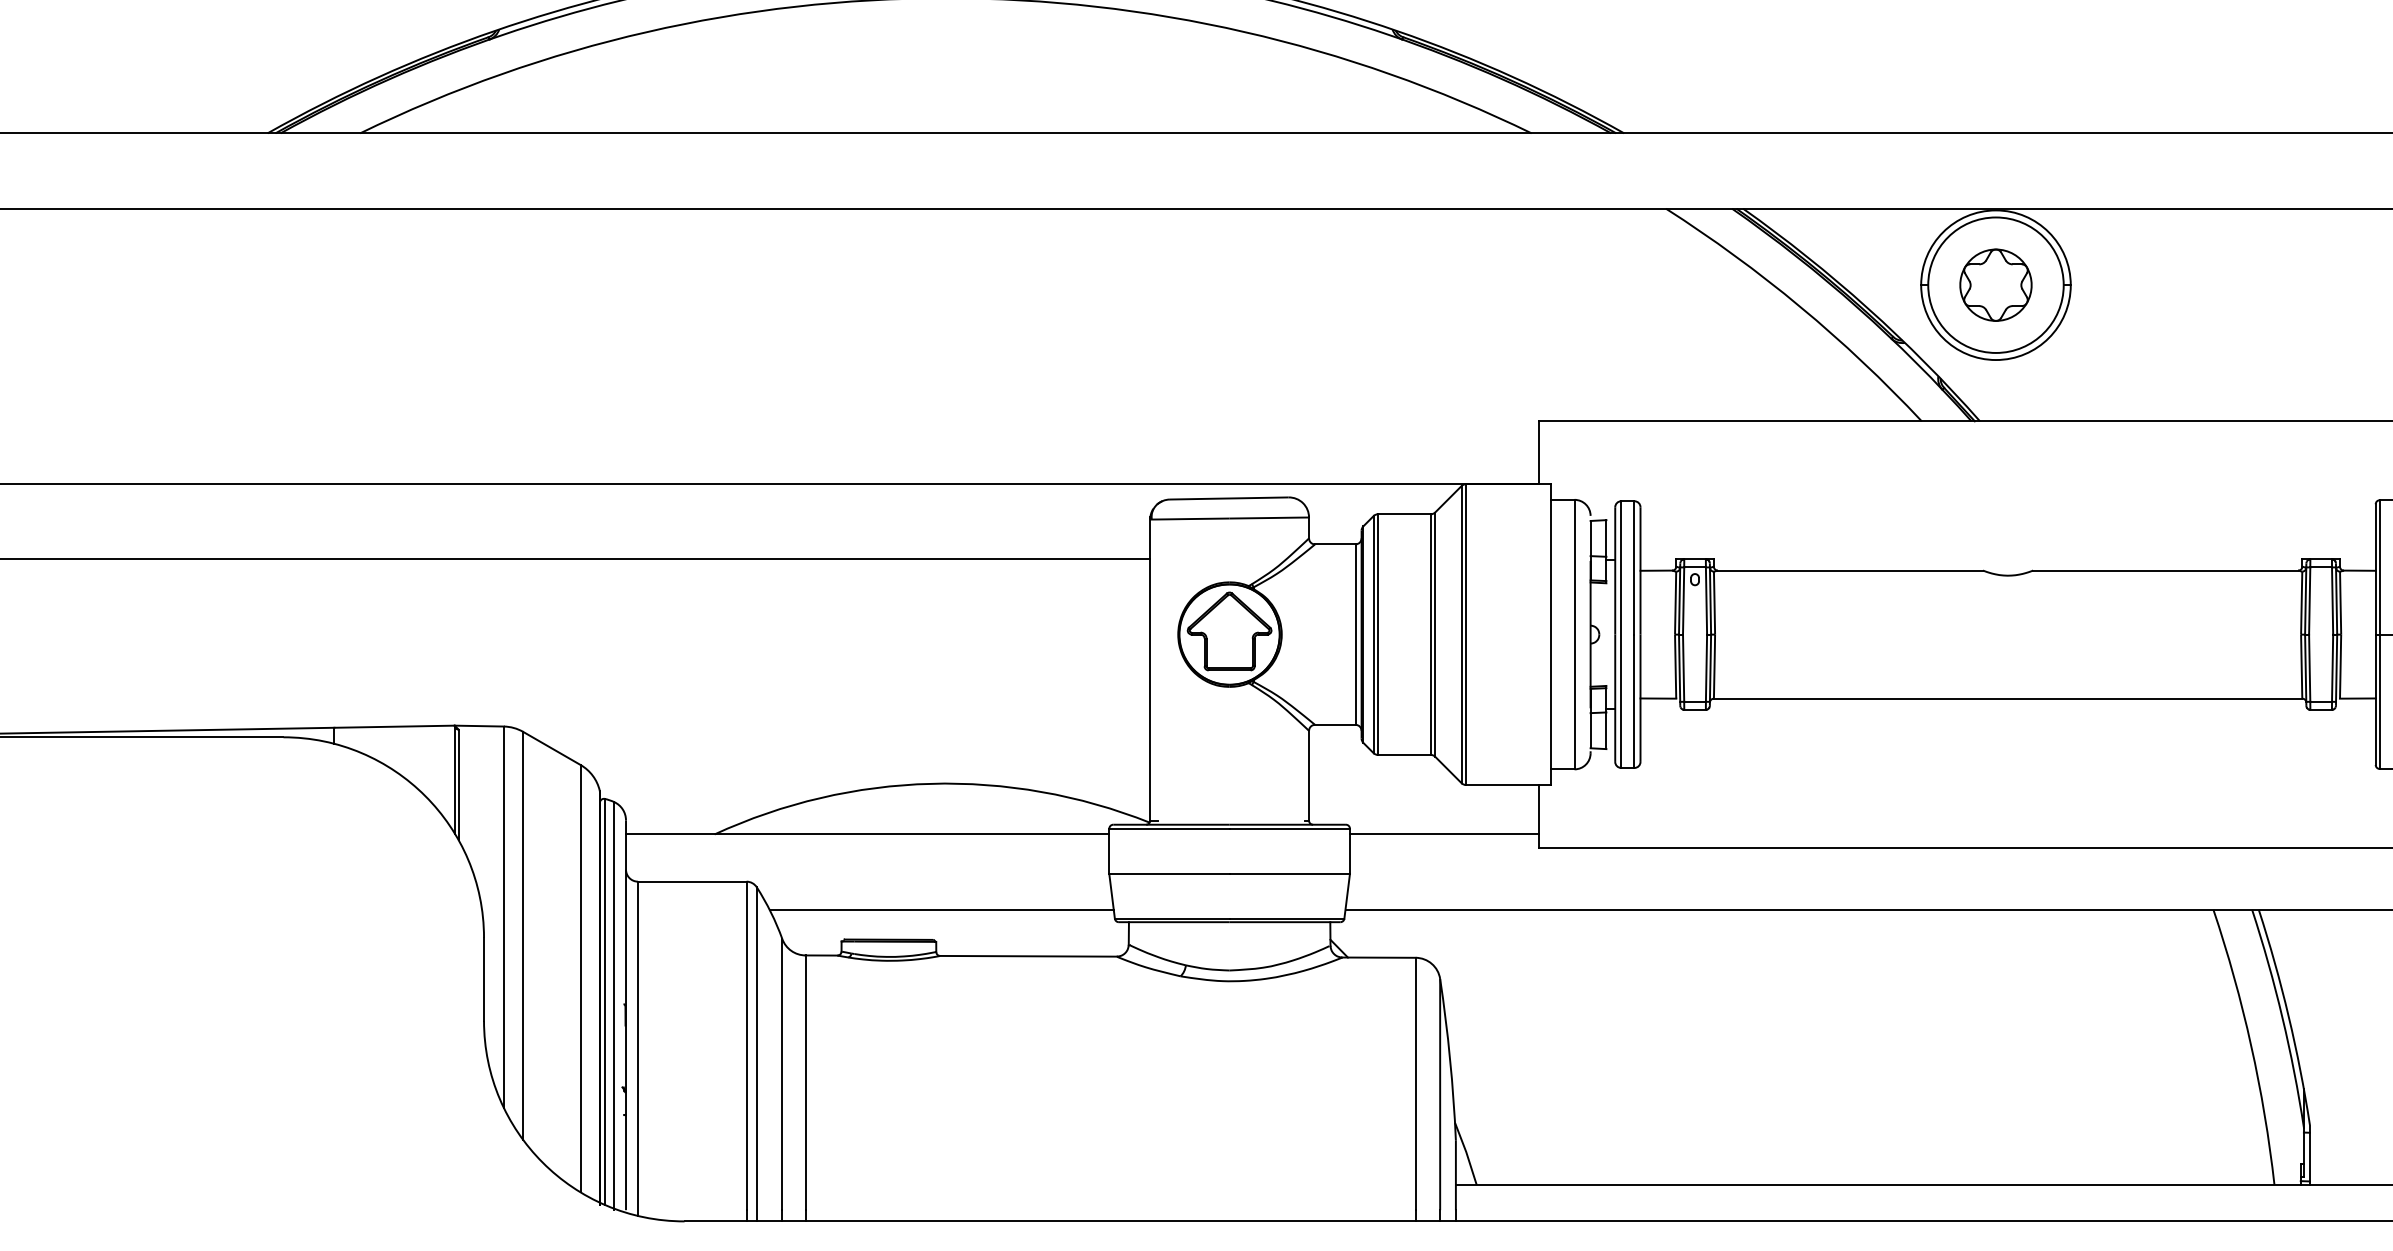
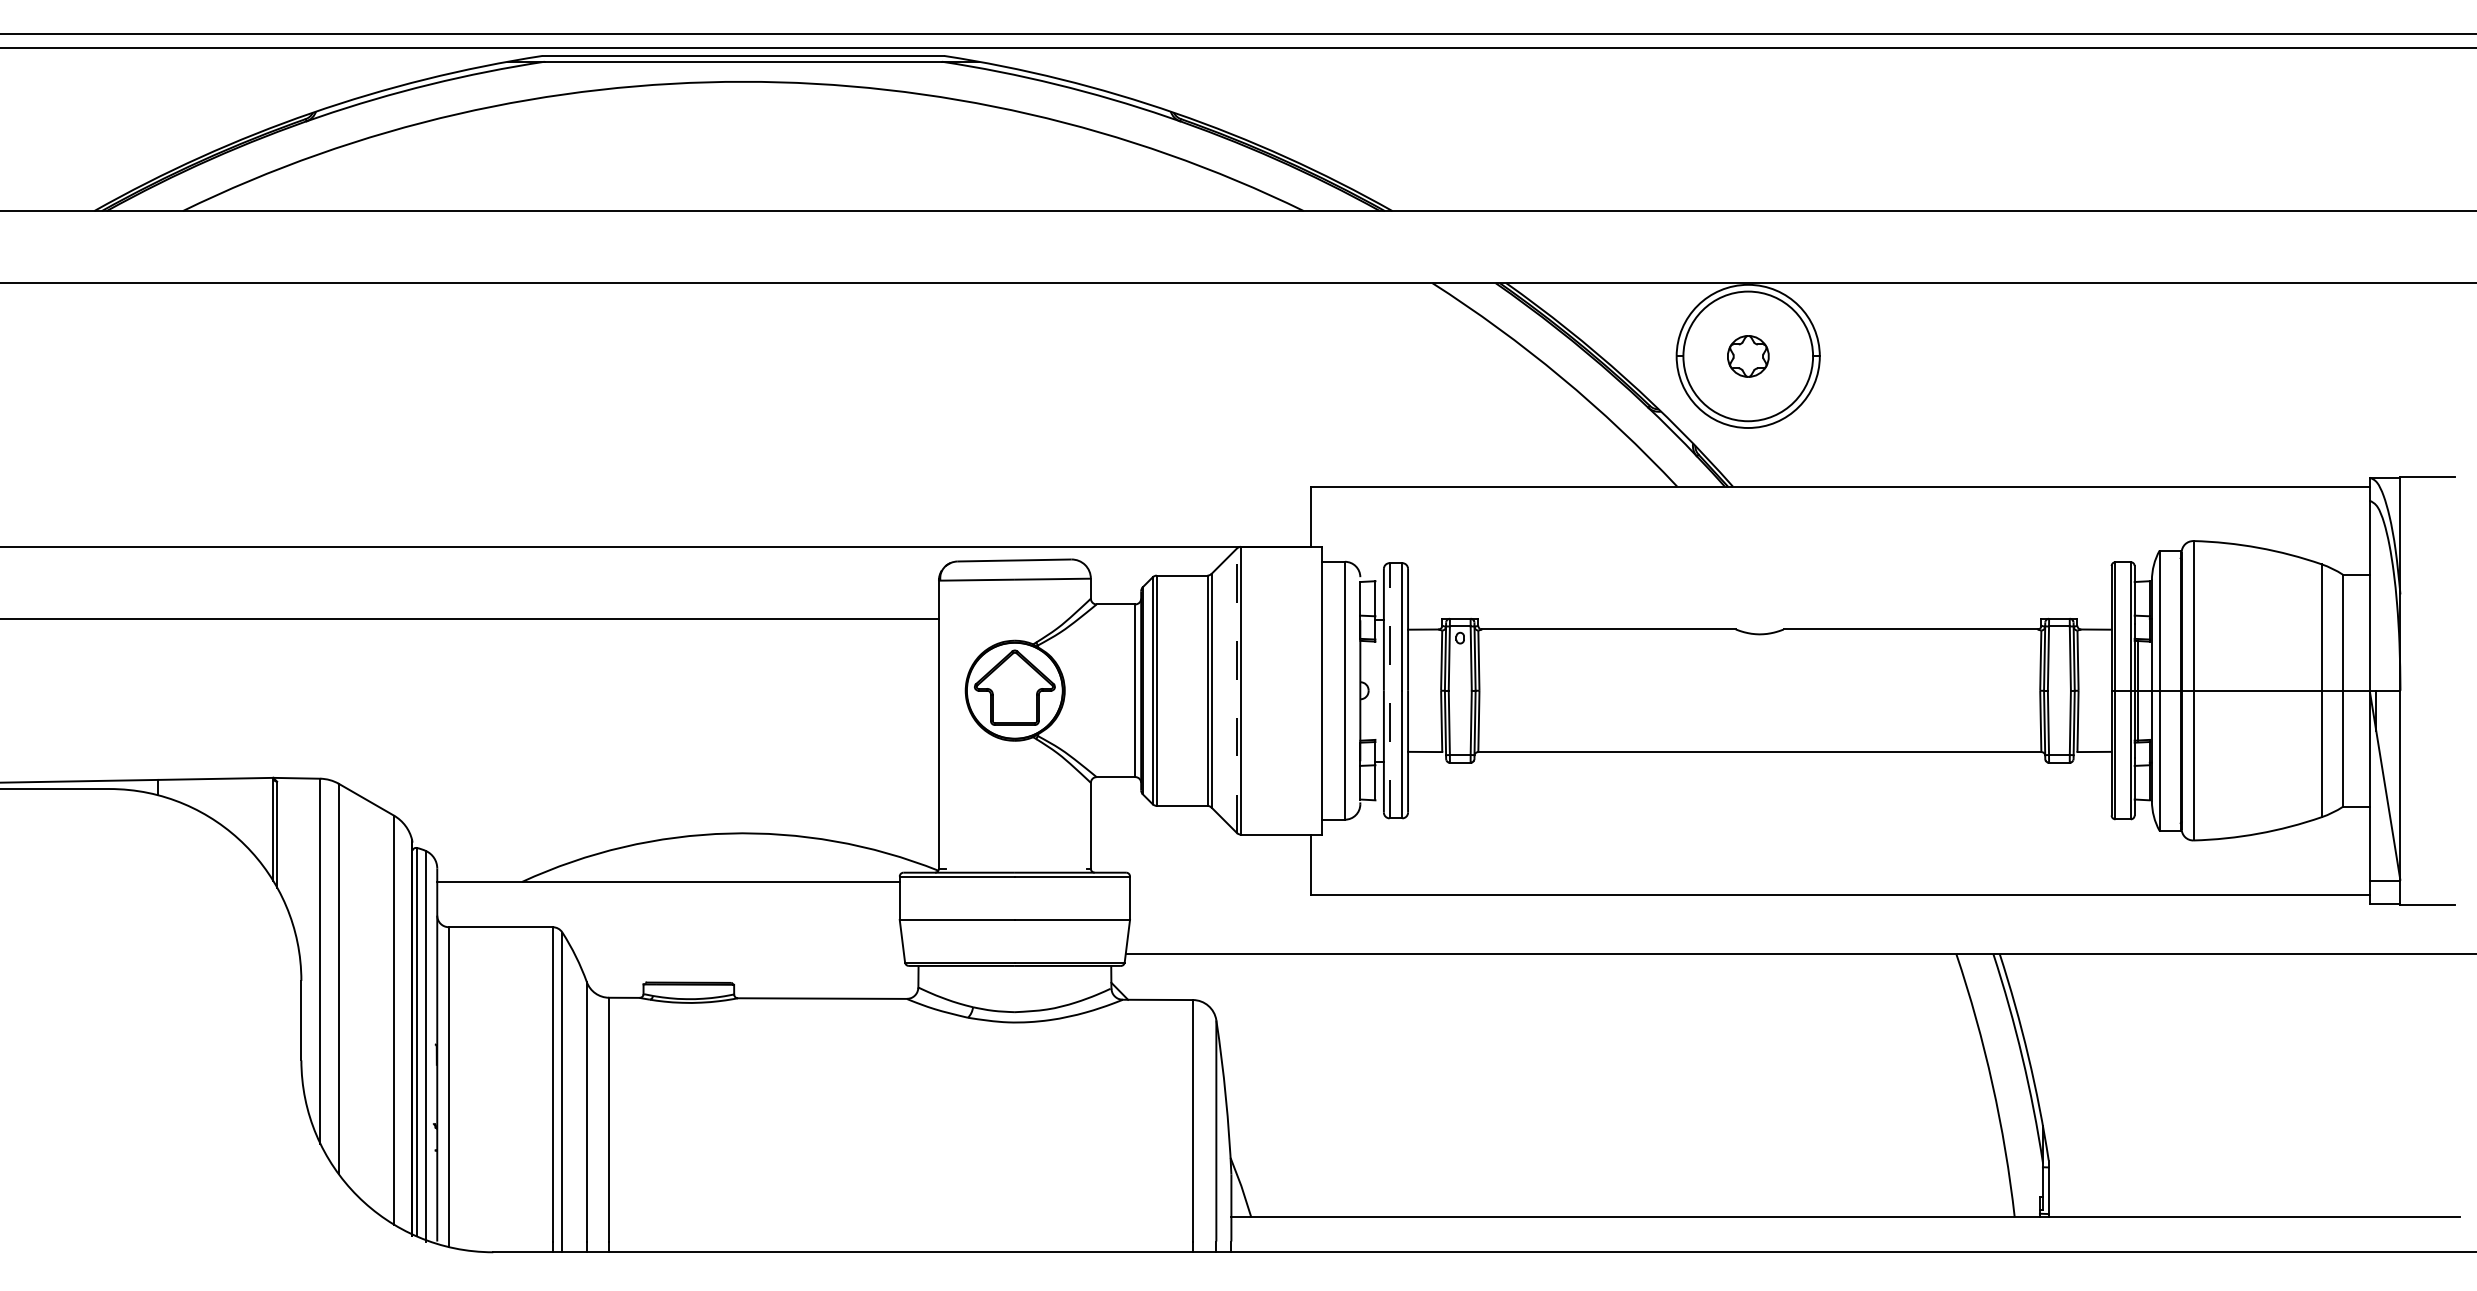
part: (1996, 285) -> (1748, 356), size x0.6
line: (1461, 634) -> (1236, 690), solid -> dashed
line: (1621, 634) -> (1389, 690), solid -> dashed
line: (1444, 834) -> (1220, 882), removed
line: (941, 910) -> (739, 954), removed

